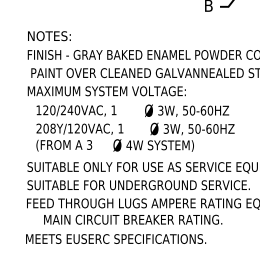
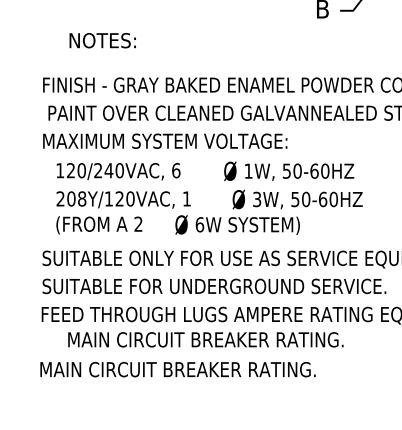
text: (49, 36) -> (102, 41), moved
text: (113, 110) -> (175, 170), 1 -> 6
text: (160, 110) -> (248, 170), 3W, -> 1W,
text: (89, 145) -> (138, 225), 3 -> 2
text: (129, 145) -> (200, 225), 4W -> 6W
text: (120, 238) -> (186, 368), MEETS EUSERC SPECIFICATIONS. -> MAIN CIRCUIT BREAKER RATING.

